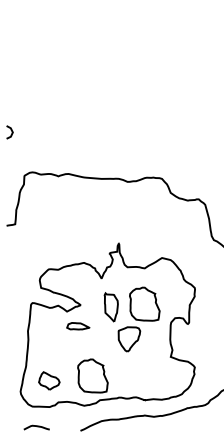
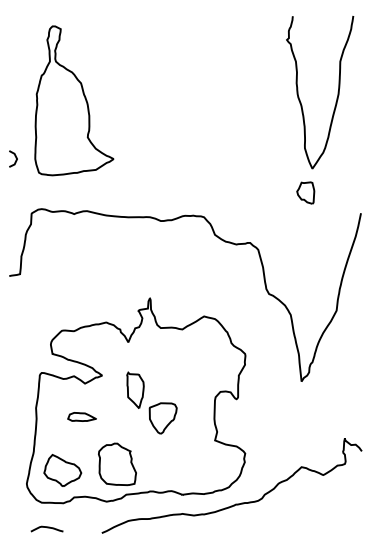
part: (58, 85) -> (74, 100), added
part: (144, 303) -> (182, 373), removed
part: (111, 306) -> (135, 389), moved
part: (77, 325) -> (81, 416), moved
part: (49, 380) -> (62, 470), size x1.43

